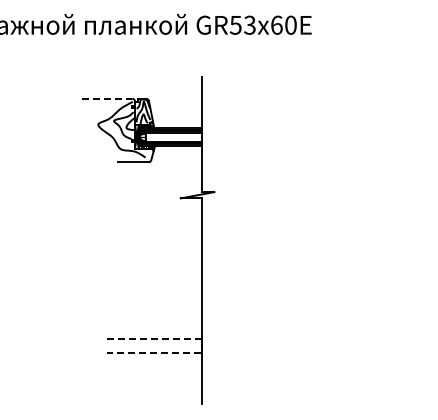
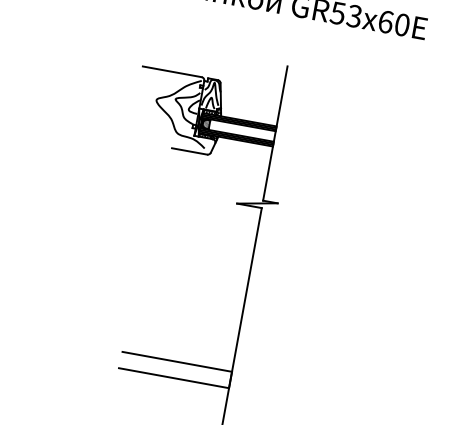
line: (107, 98) -> (172, 71), dashed -> solid
line: (201, 346) -> (229, 380), dashed -> solid

